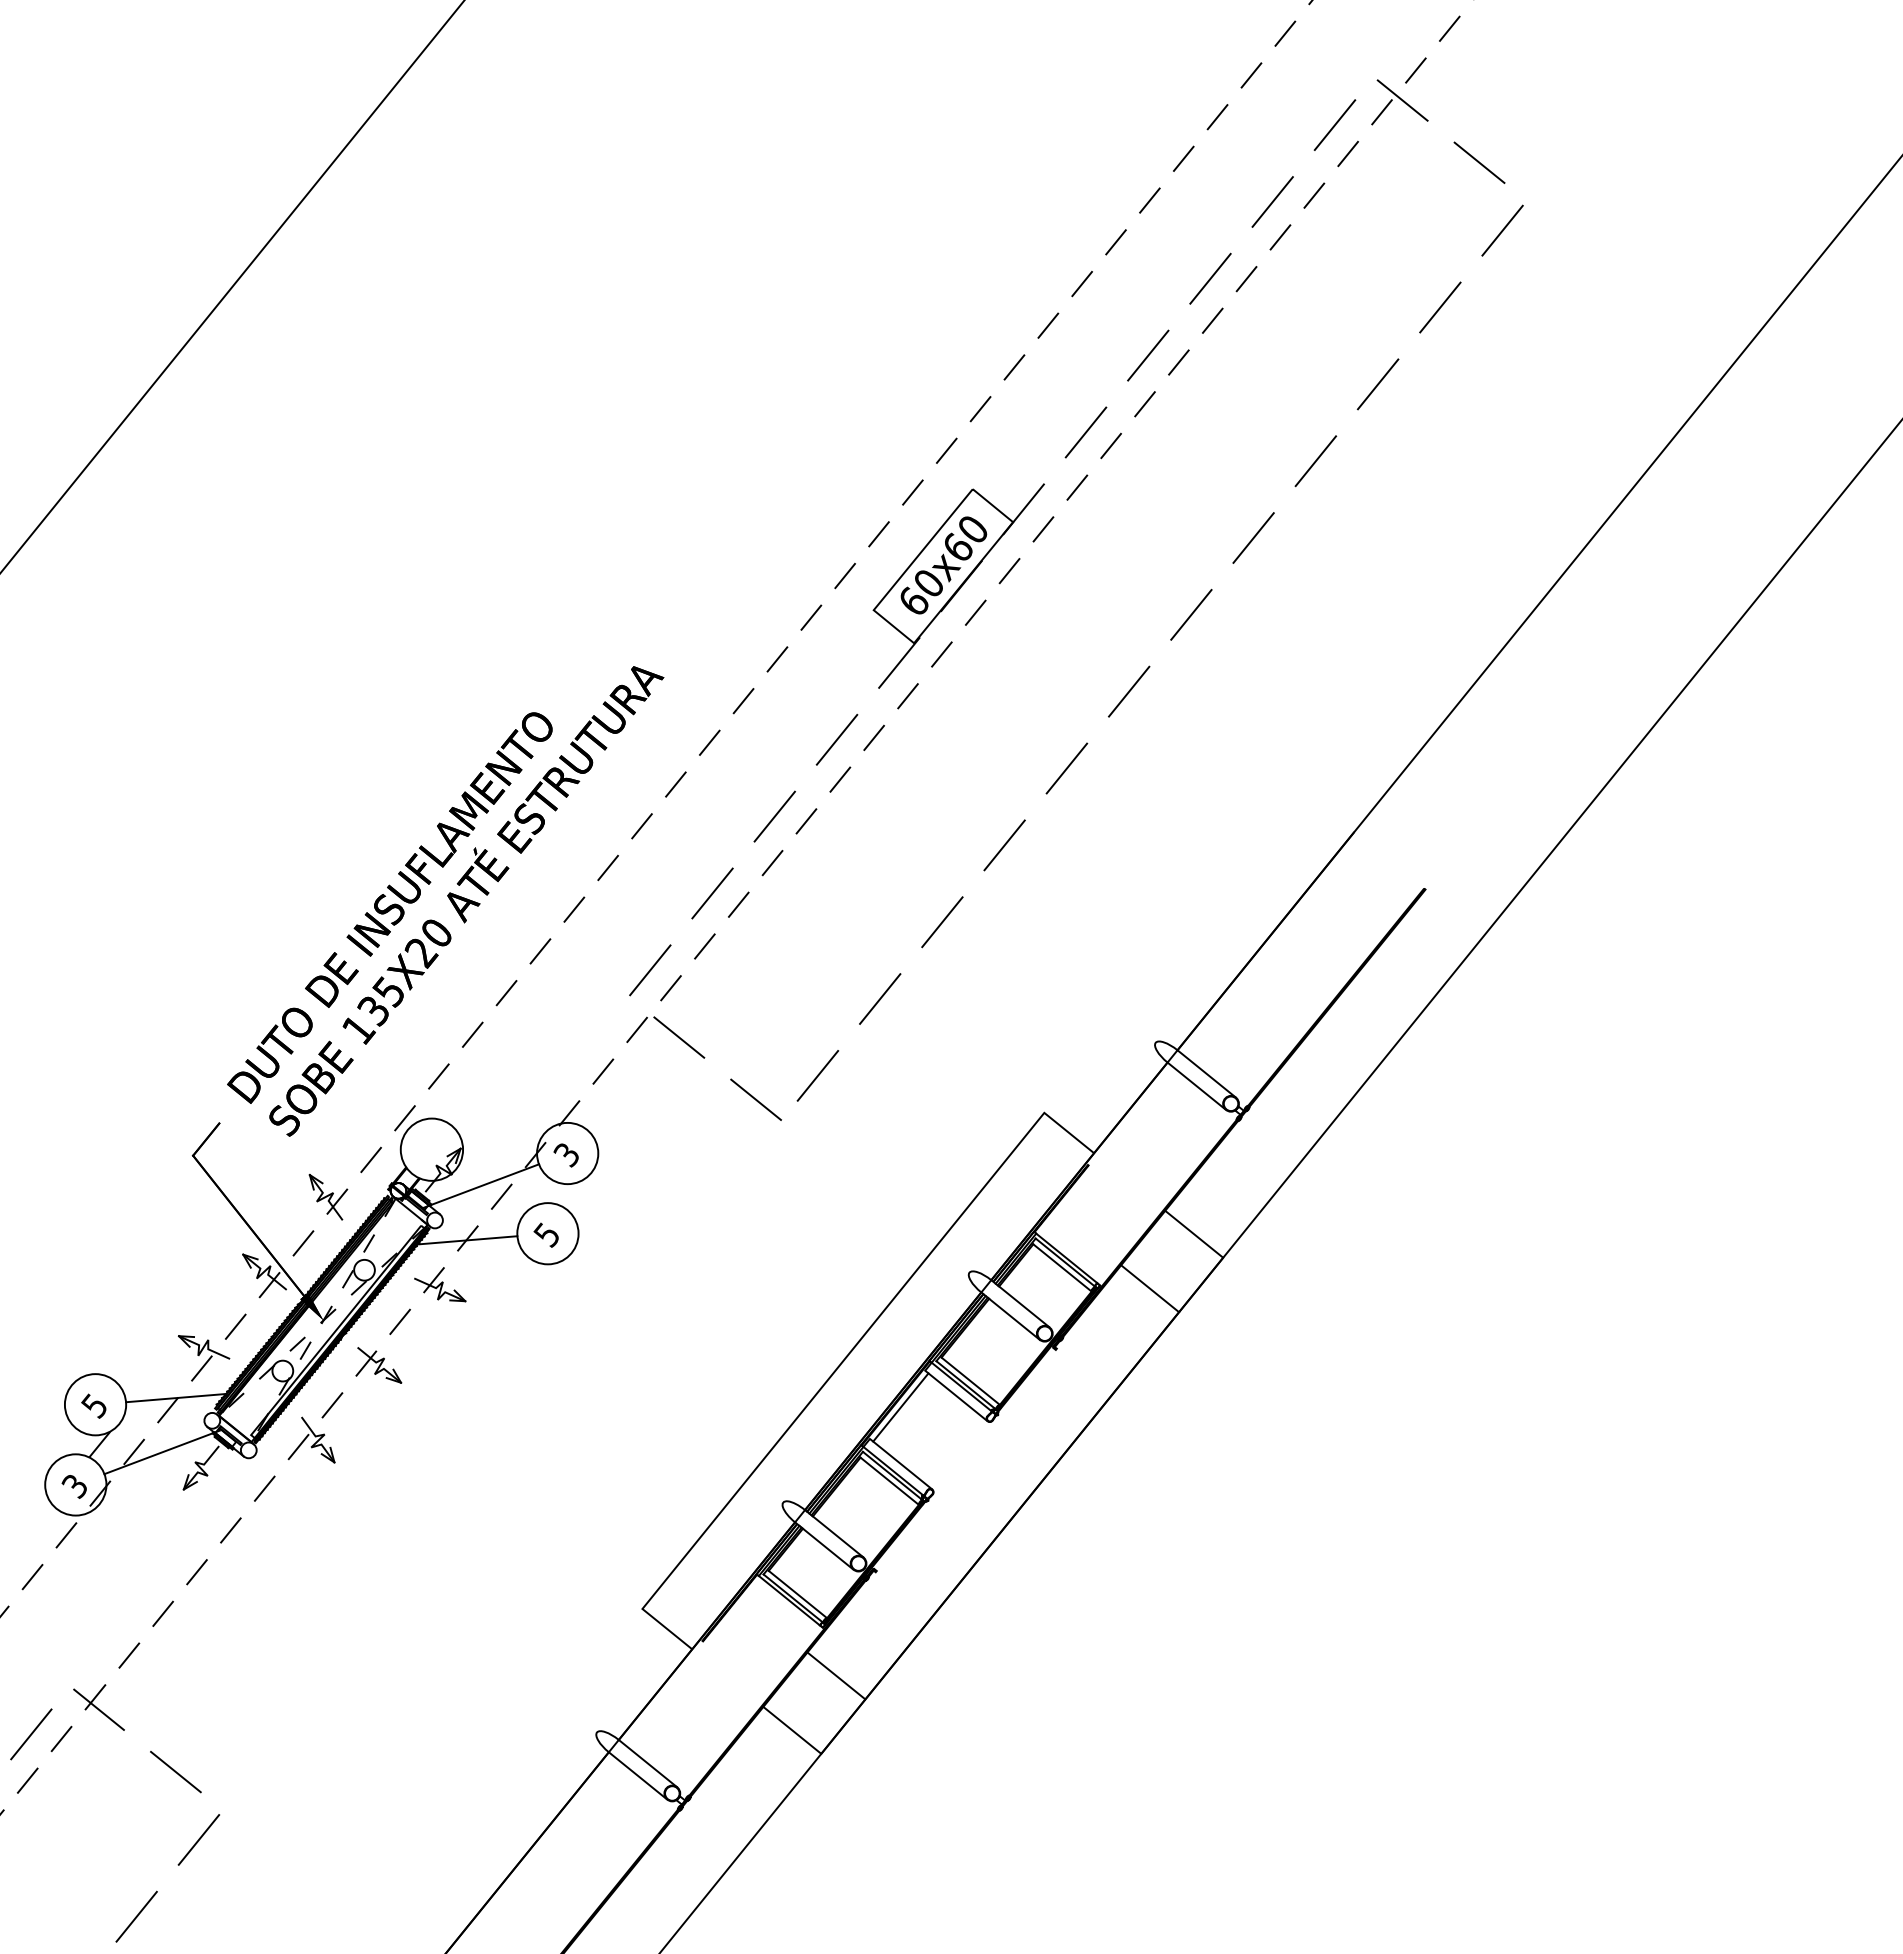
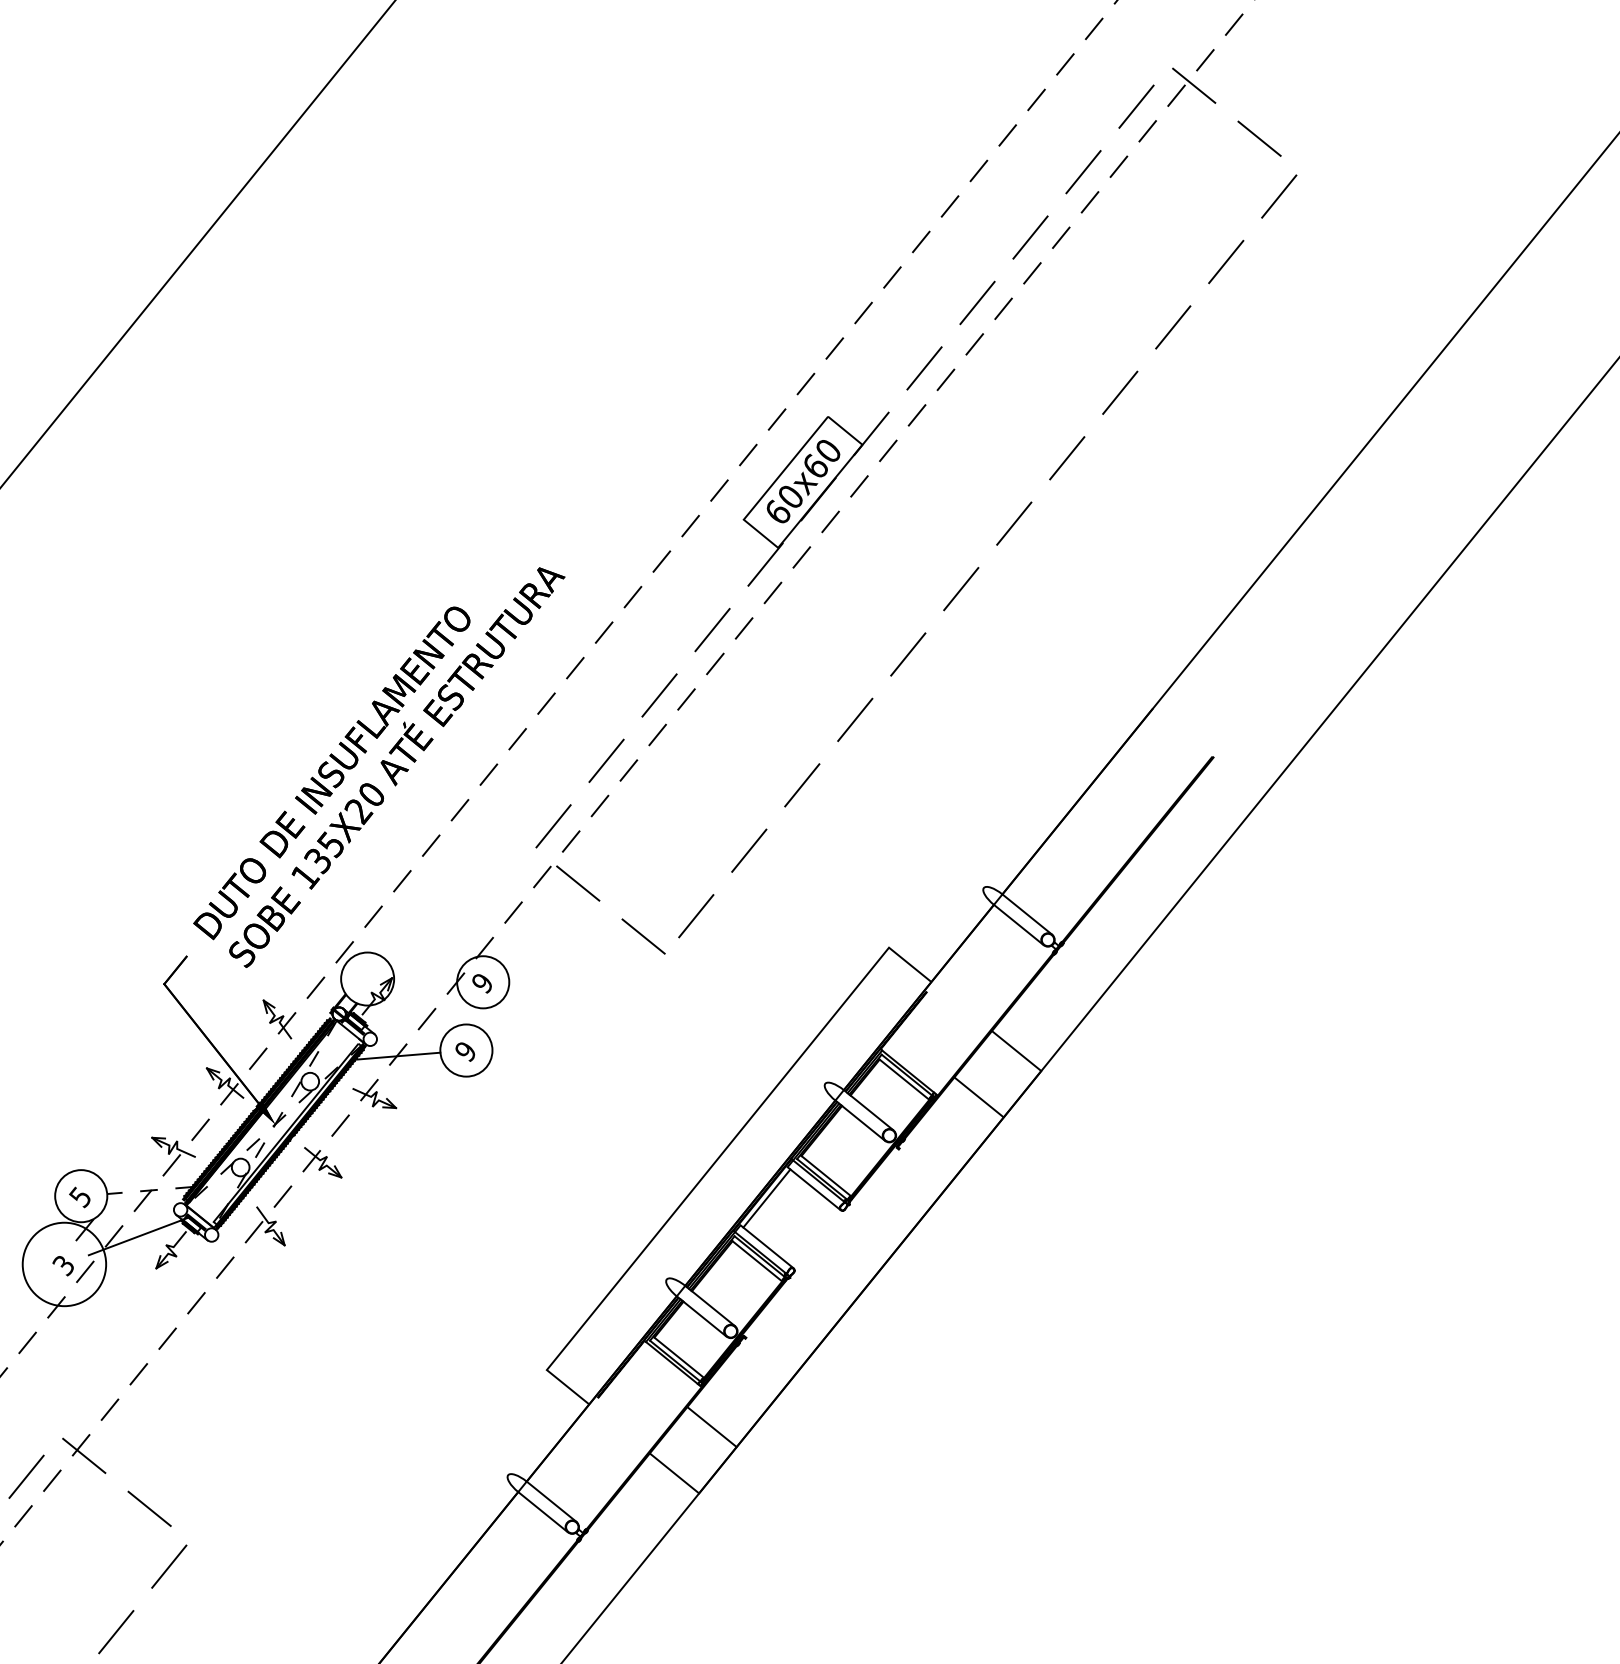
text: (565, 1155) -> (481, 983), 3 -> 9
line: (481, 1185) -> (409, 1009), removed
text: (545, 1234) -> (464, 1051), 5 -> 9
line: (176, 1398) -> (150, 1190), solid -> dashed
circle: (75, 1484) -> (64, 1264), size x1.6

